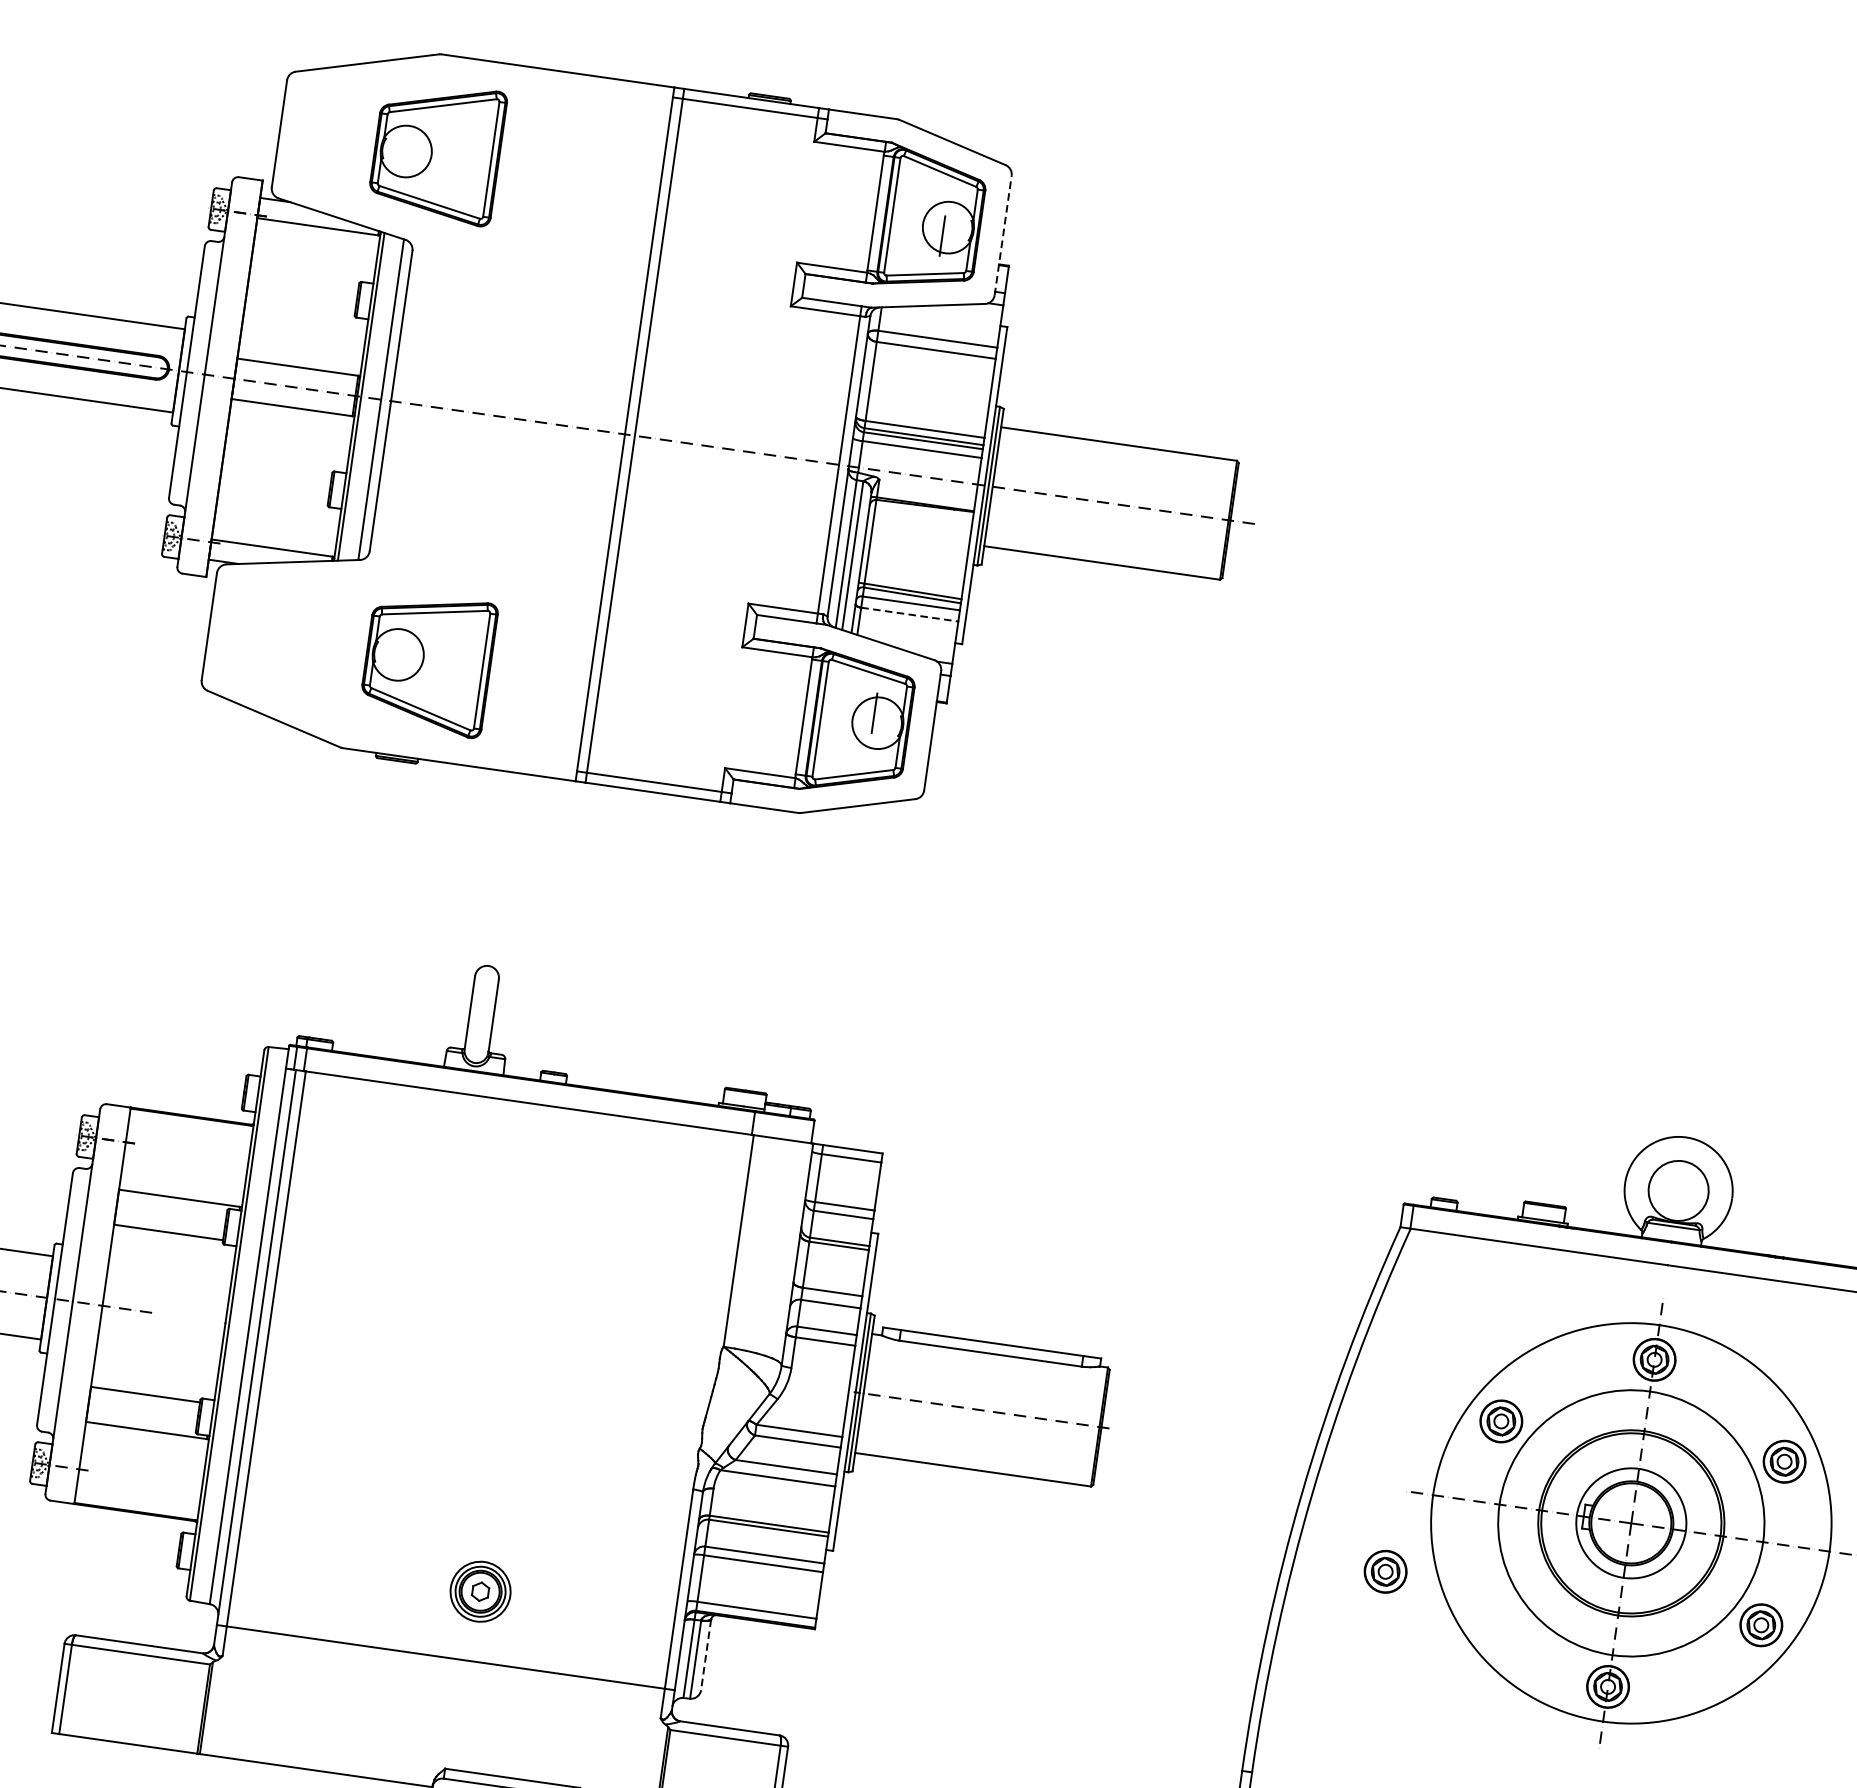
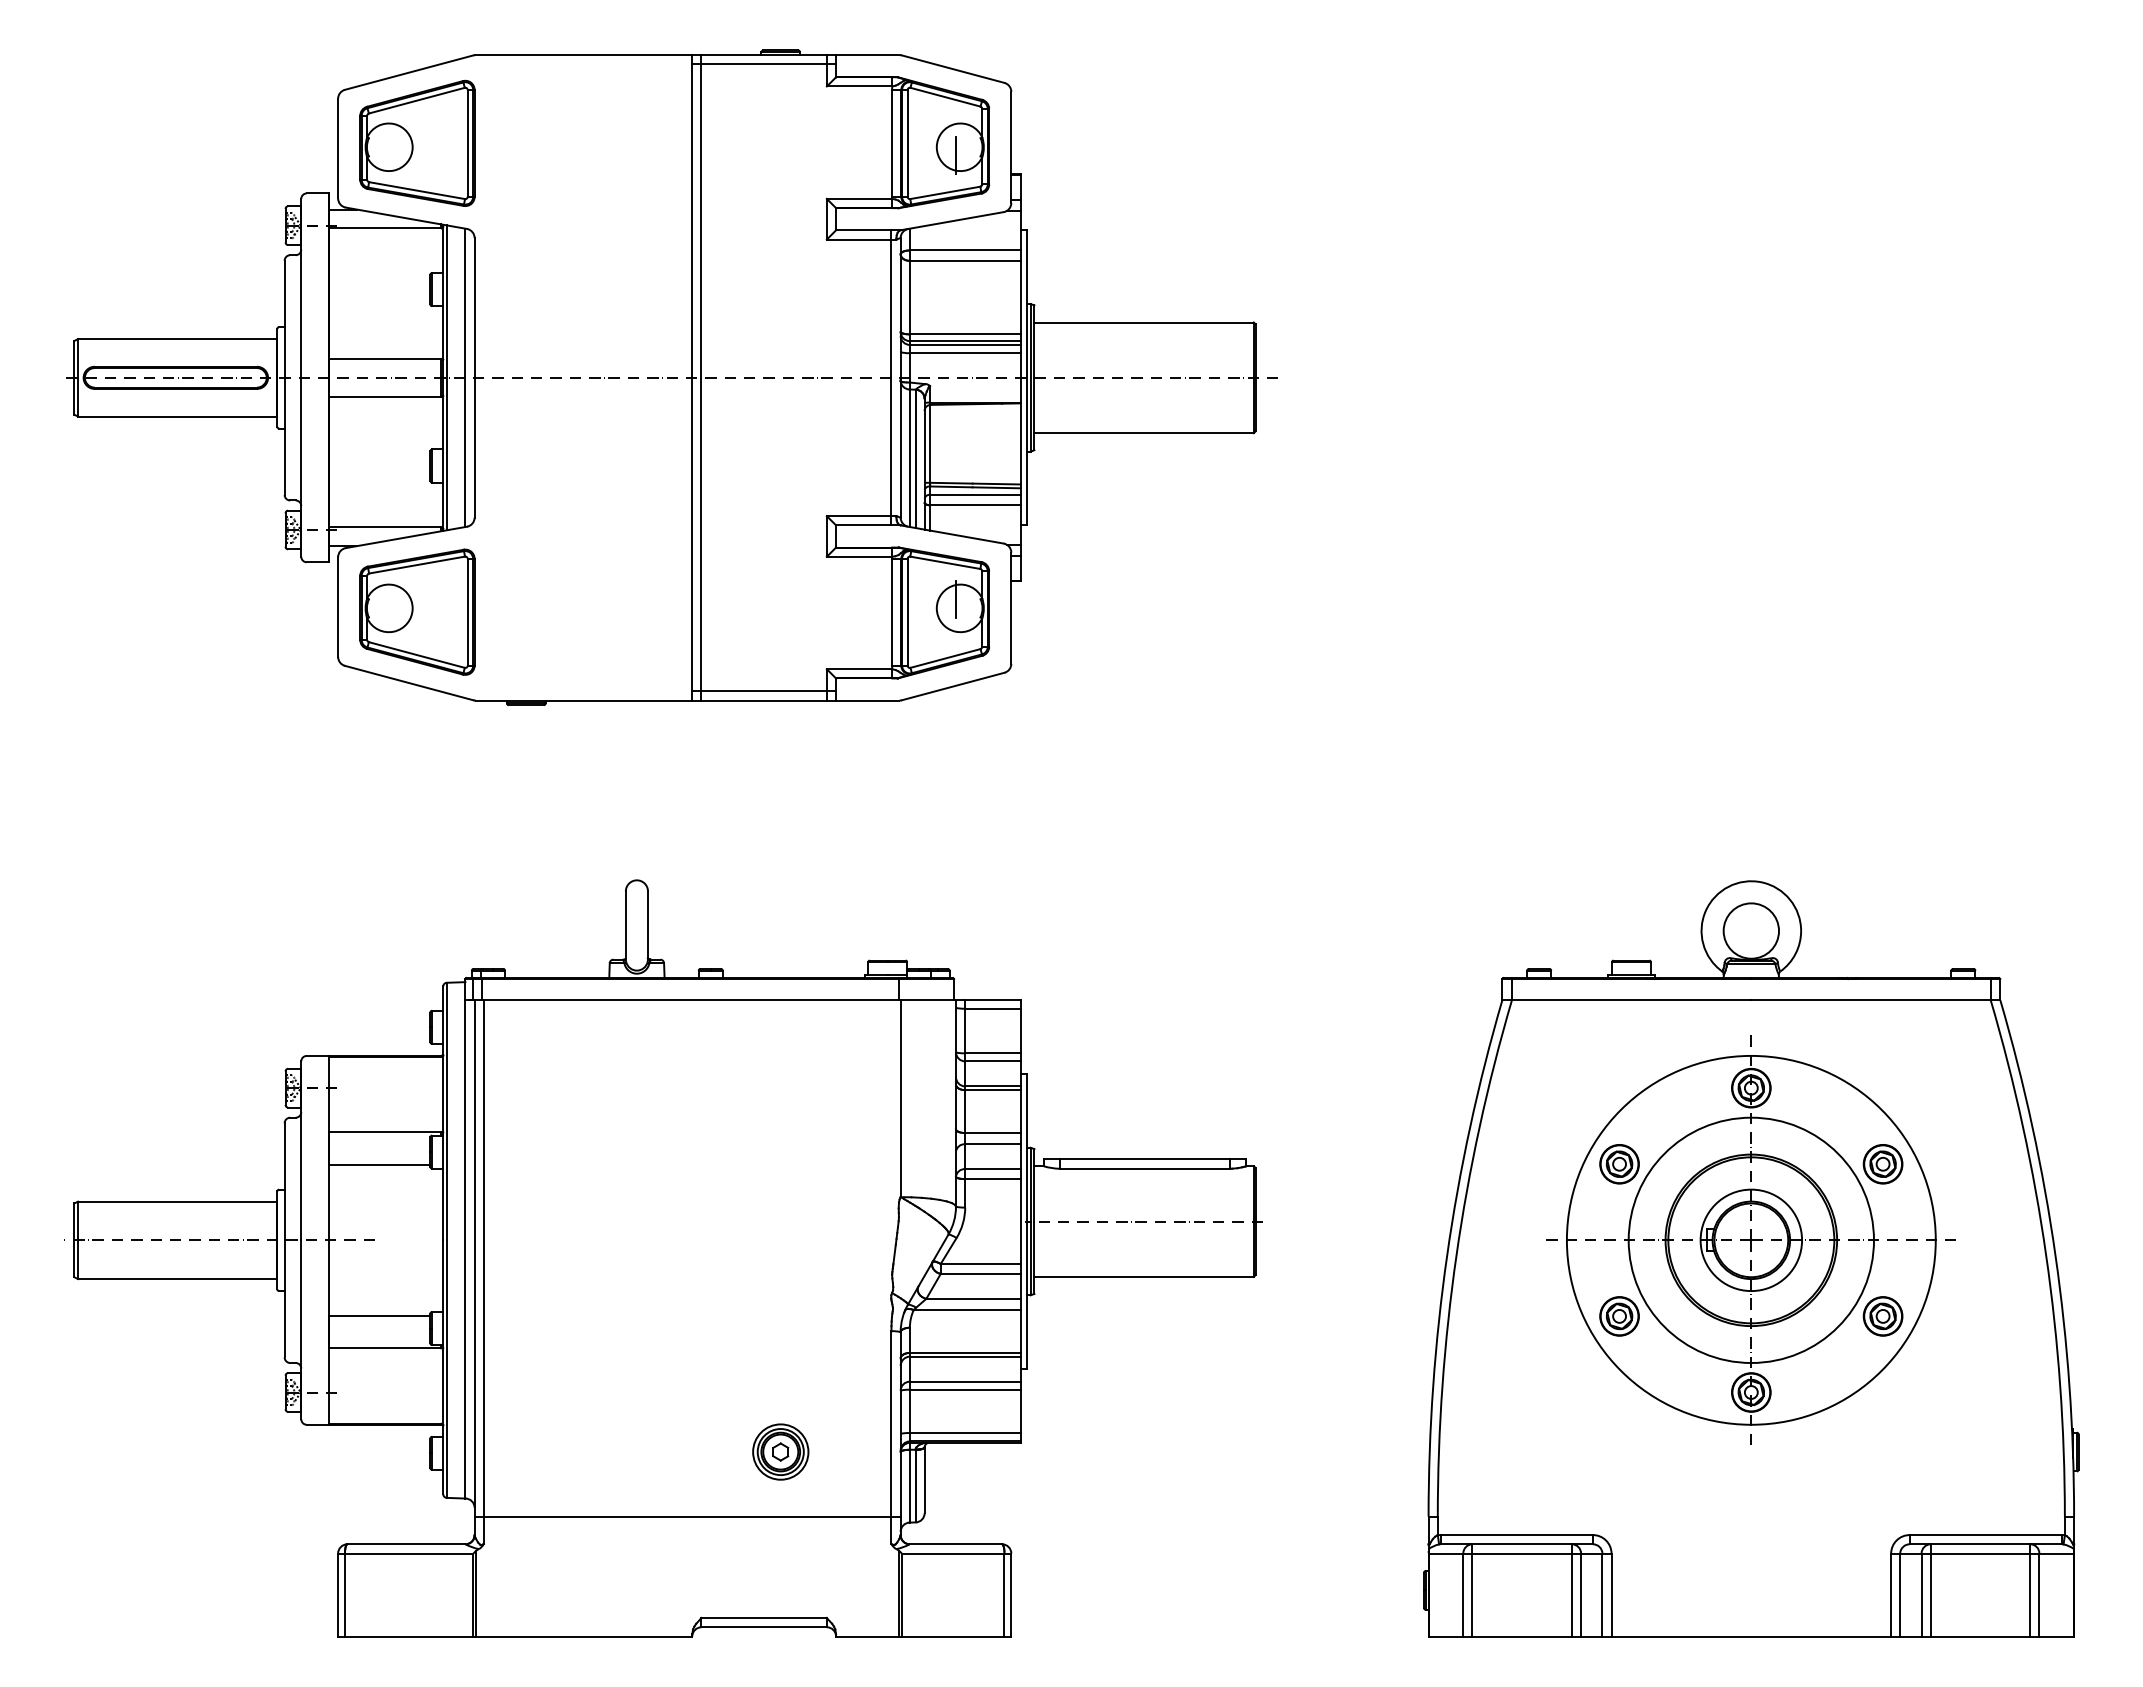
part: (437, 150) -> (417, 142), moved
line: (1003, 235) -> (1011, 147), dashed -> solid
line: (909, 614) -> (975, 505), dashed -> solid
part: (428, 662) -> (417, 611), moved
part: (1385, 1571) -> (1619, 1316), moved
part: (480, 1591) -> (780, 1451), moved
line: (705, 1655) -> (924, 1480), dashed -> solid

